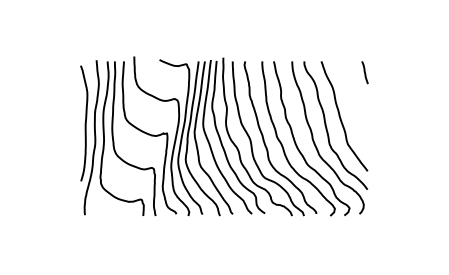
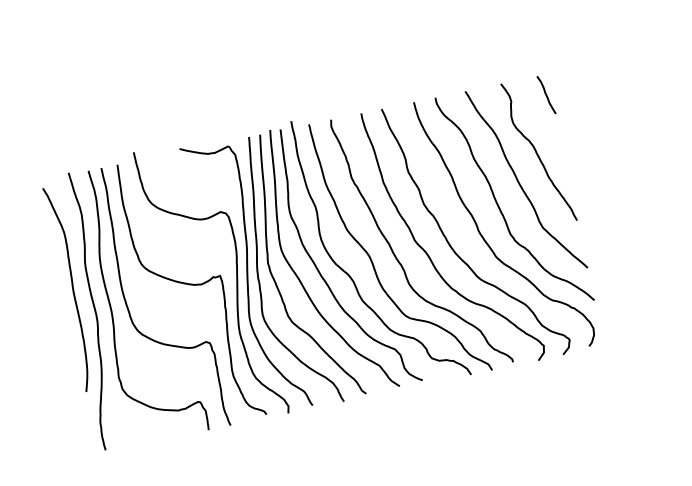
curve: (353, 102) -> (537, 151), added

